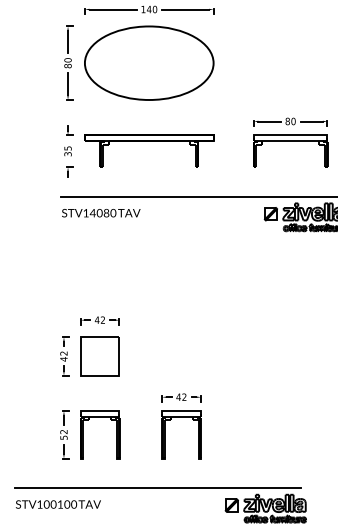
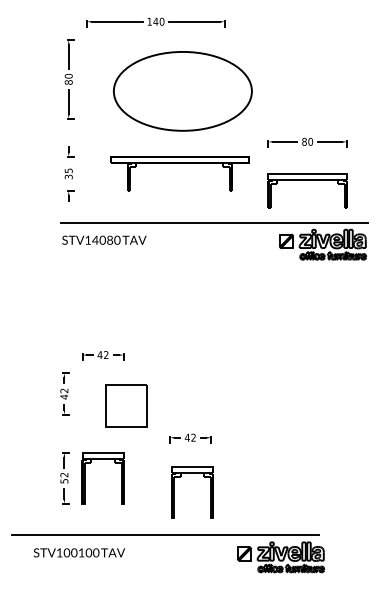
part: (148, 63) -> (182, 91), moved
part: (148, 141) -> (179, 163), moved
part: (290, 141) -> (307, 180), moved
part: (100, 355) -> (126, 405), moved
part: (164, 435) -> (174, 492), moved
text: (58, 504) -> (79, 552), moved

